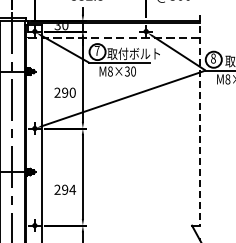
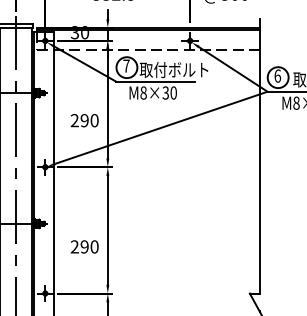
text: (213, 58) -> (277, 76), 8 -> 6
line: (199, 120) -> (259, 156), dashed -> solid
text: (72, 189) -> (94, 246), 294 -> 290

